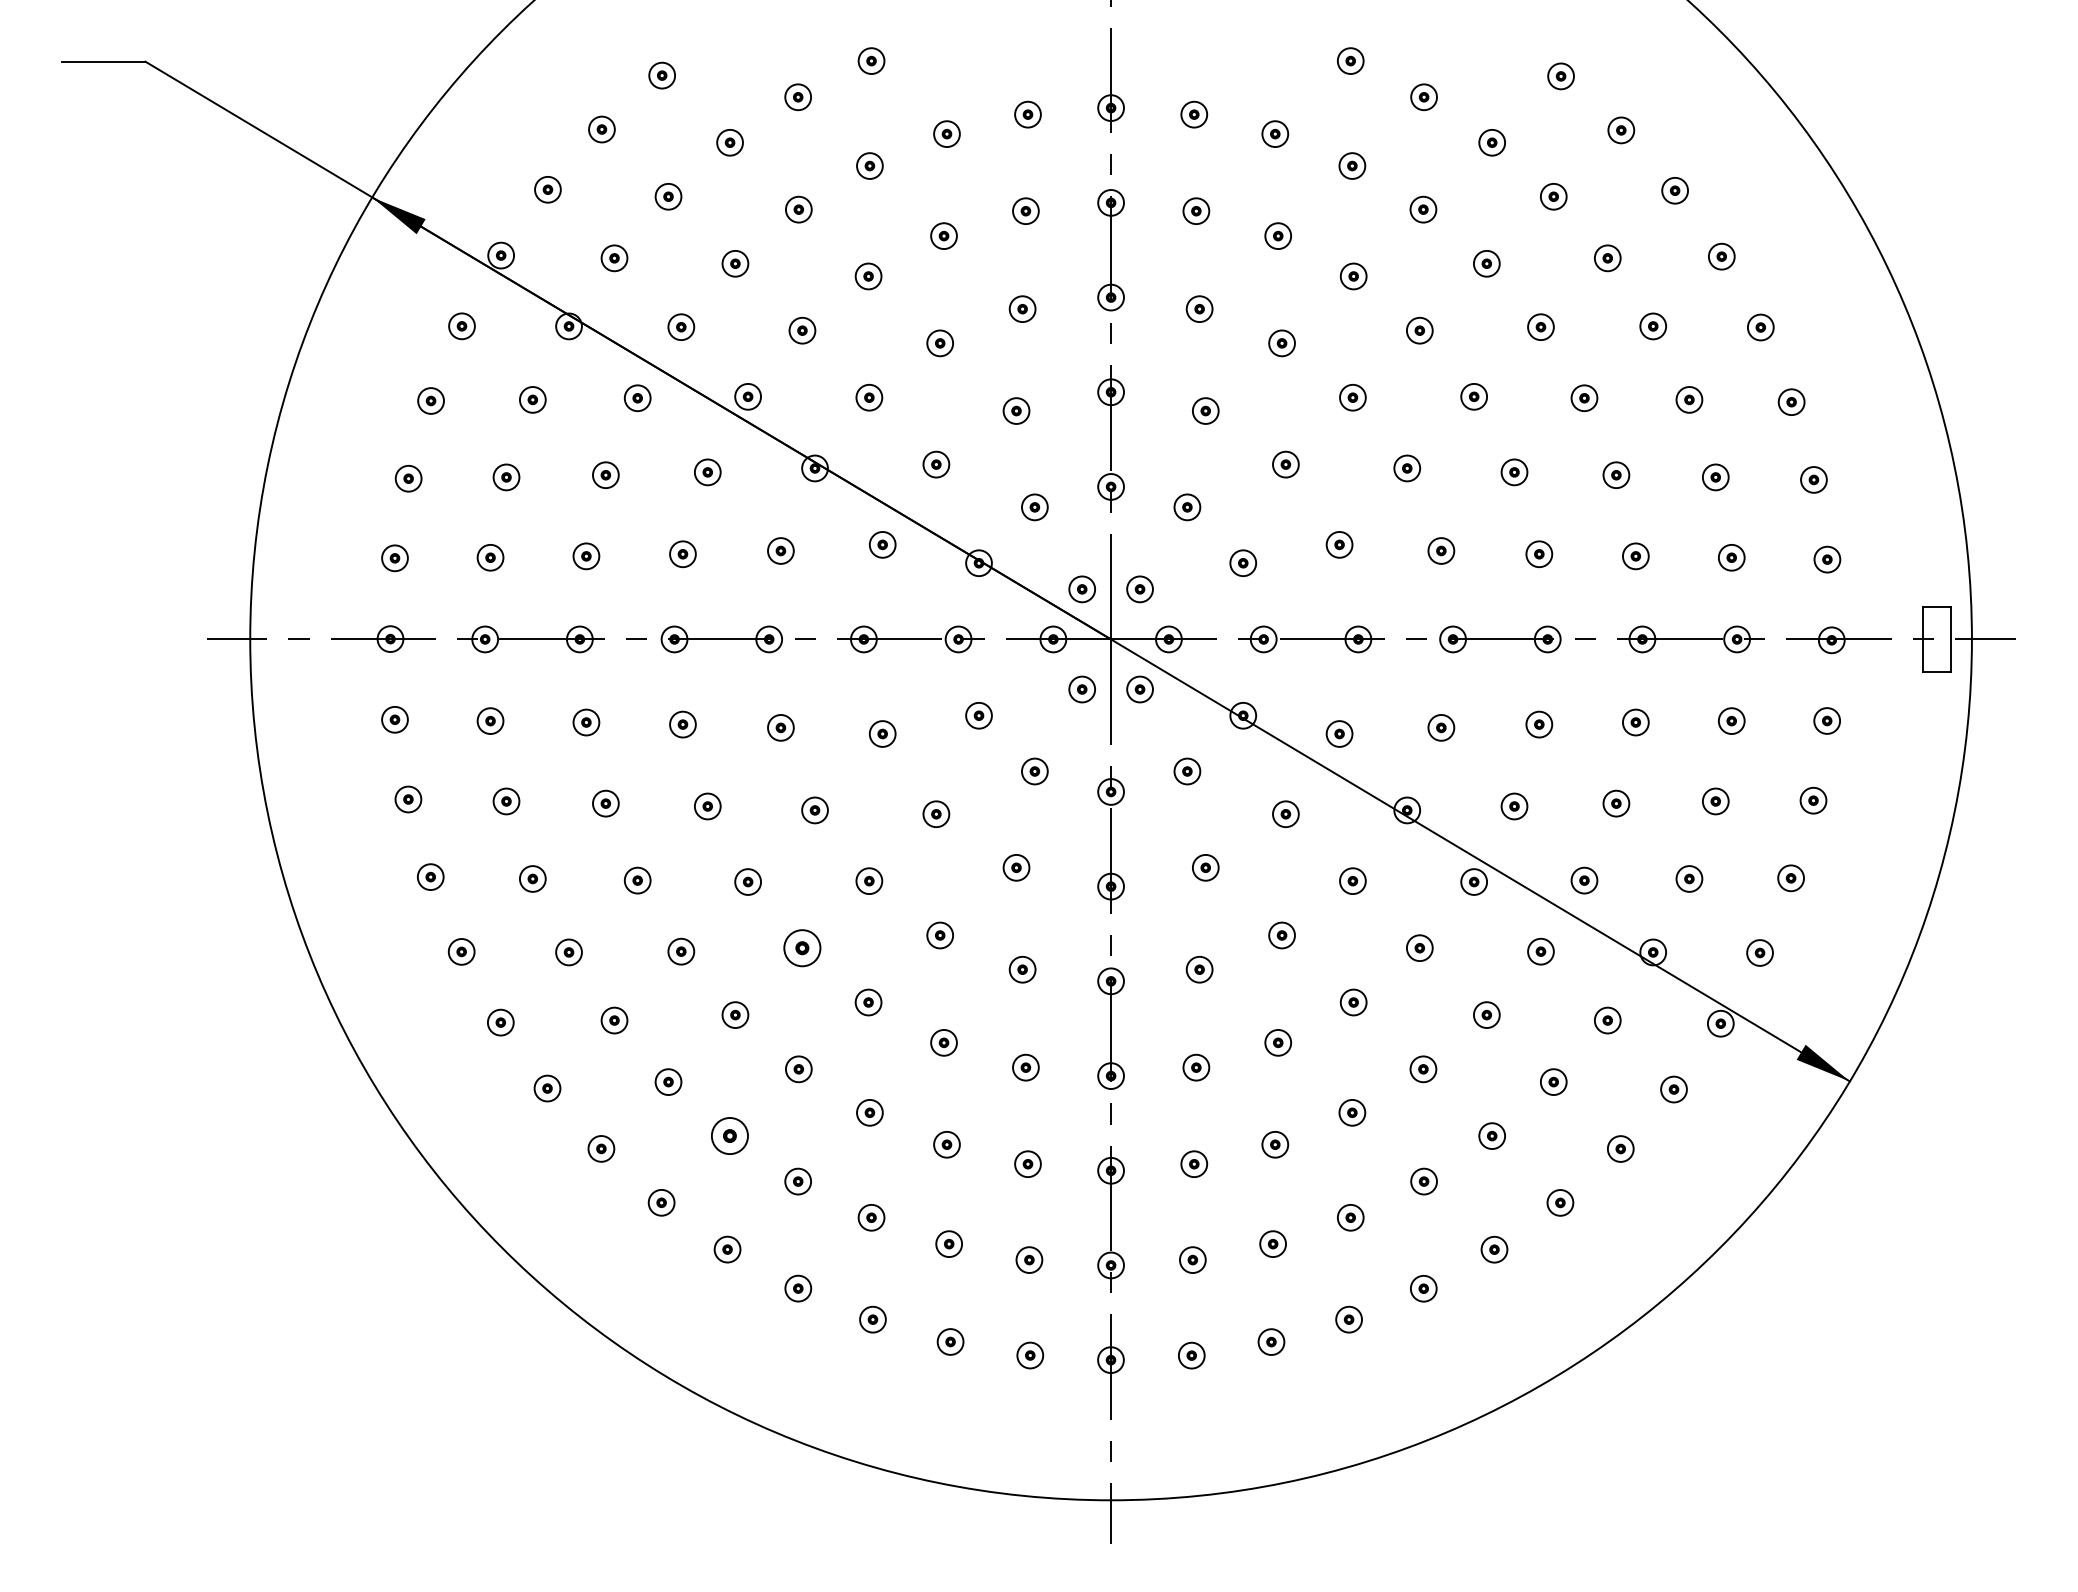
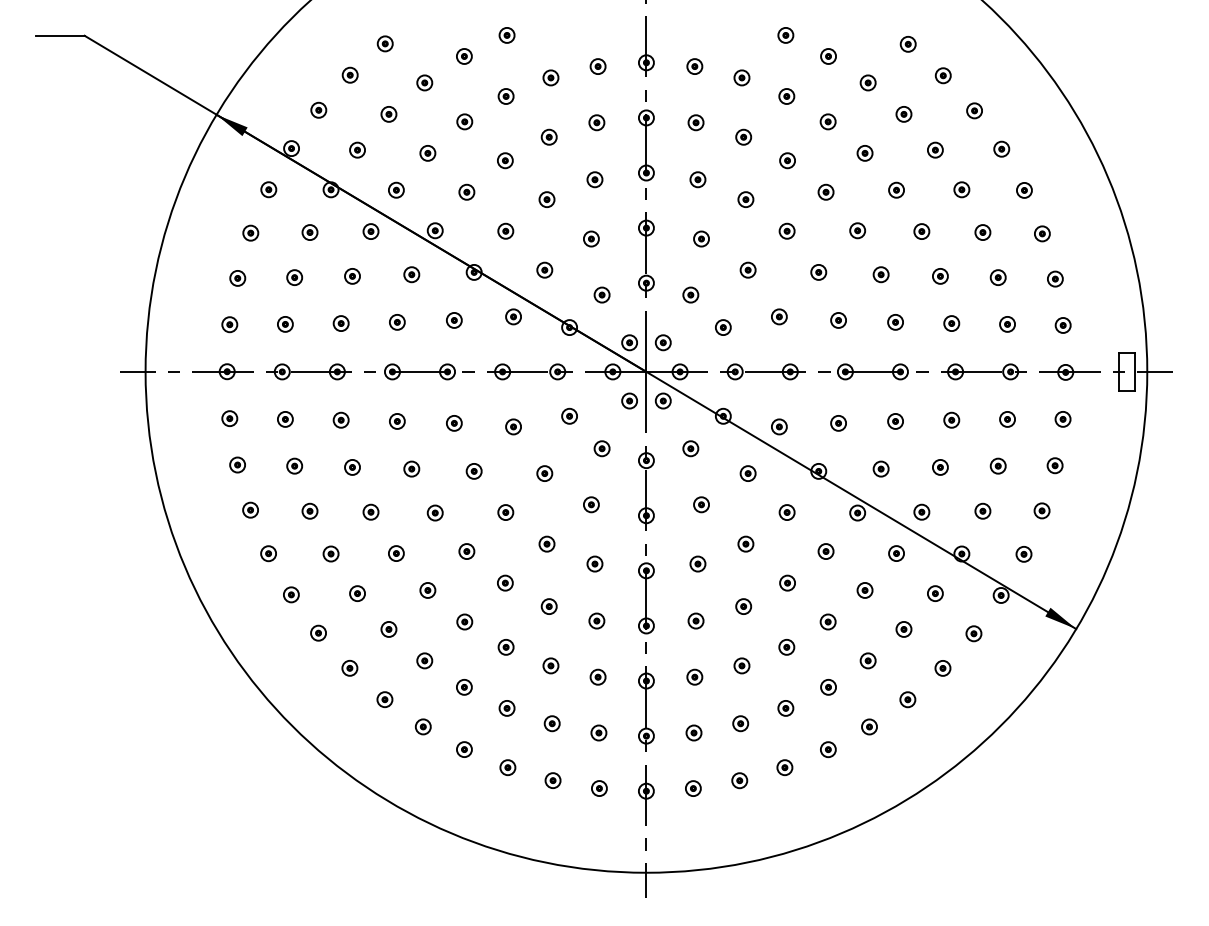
part: (801, 948) -> (466, 551), size x0.71
part: (729, 1135) -> (424, 660), size x0.71

